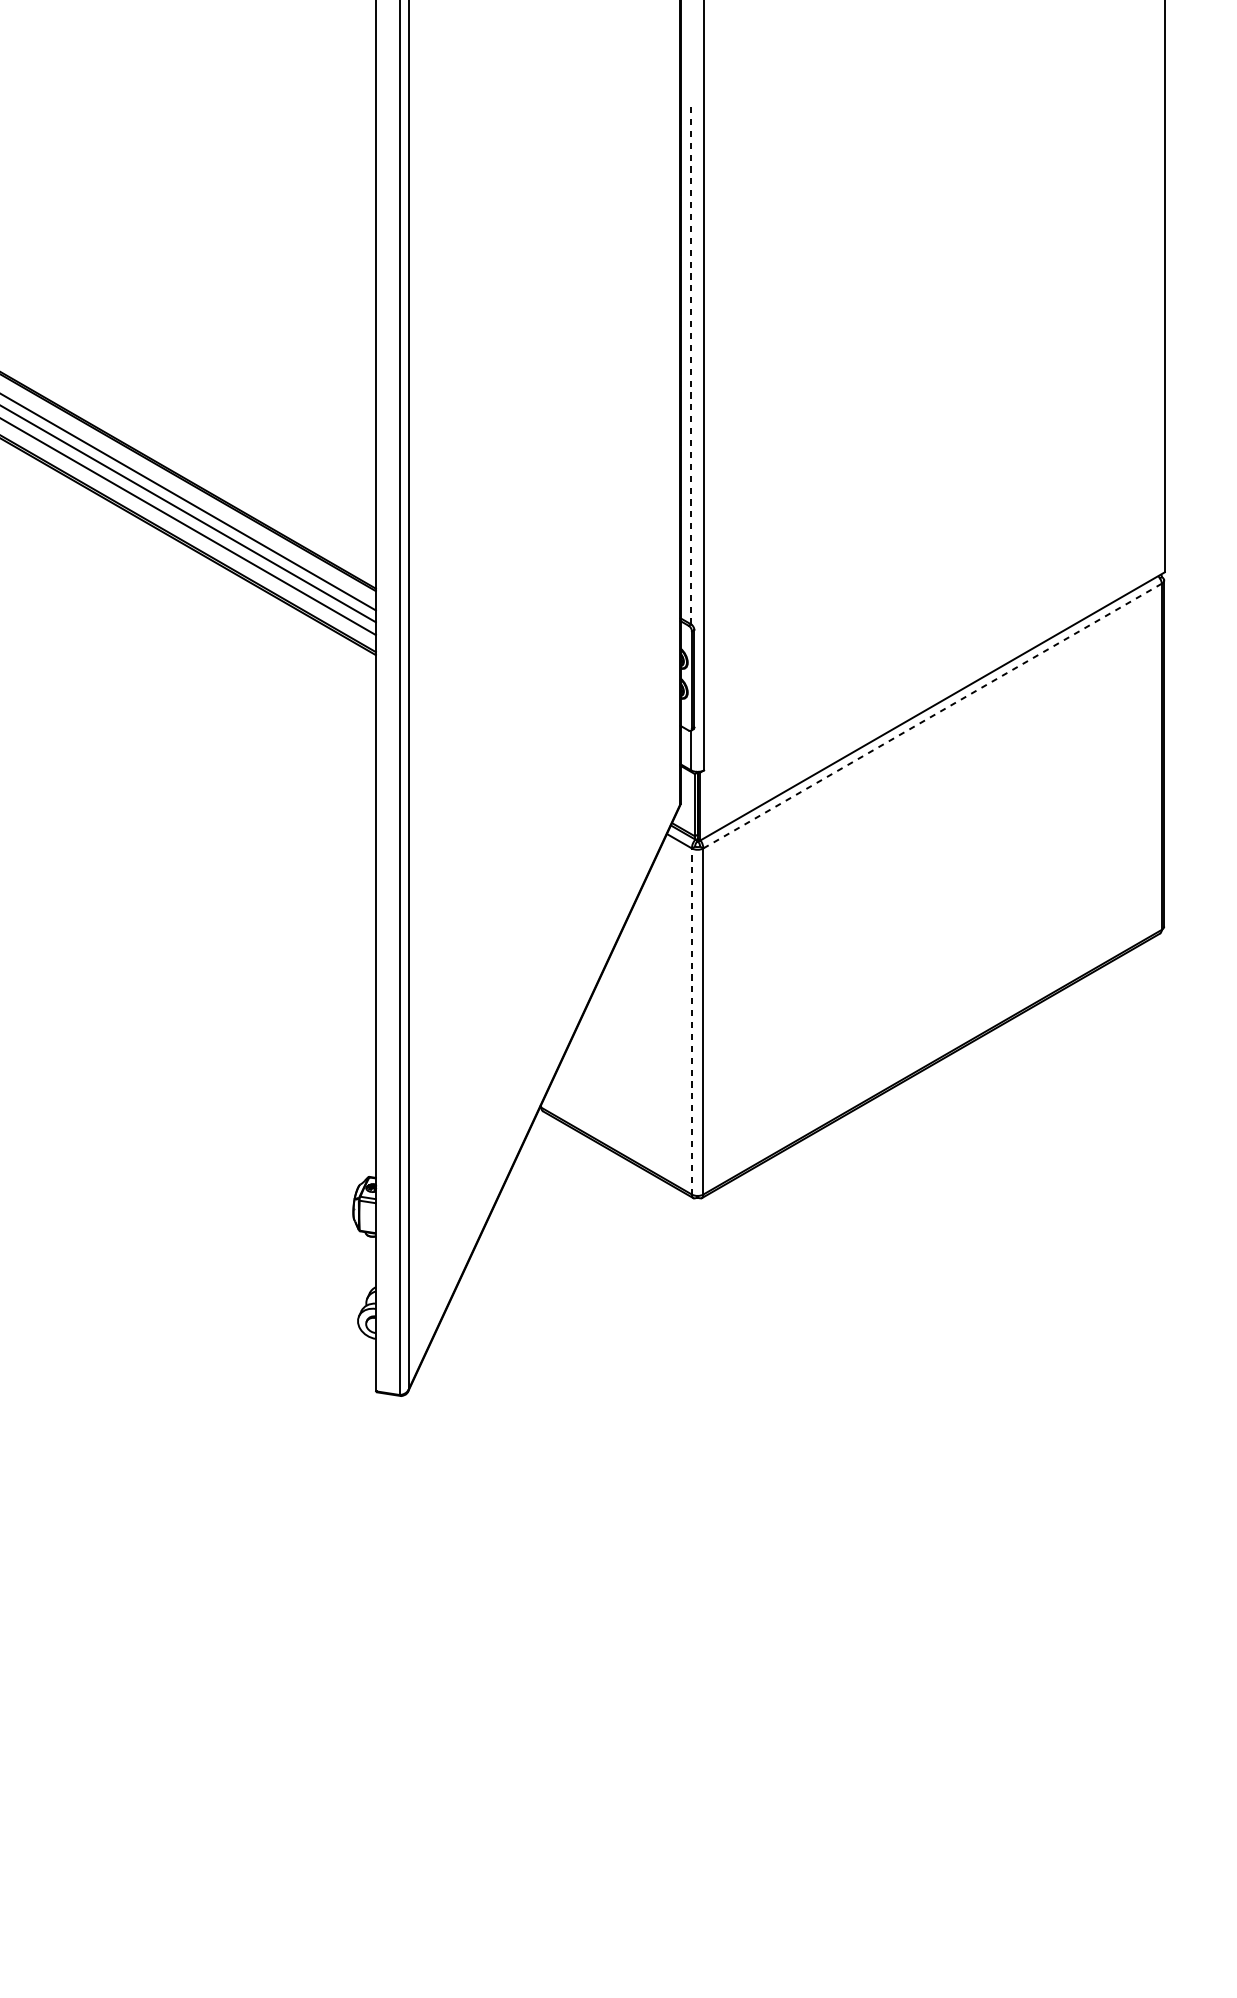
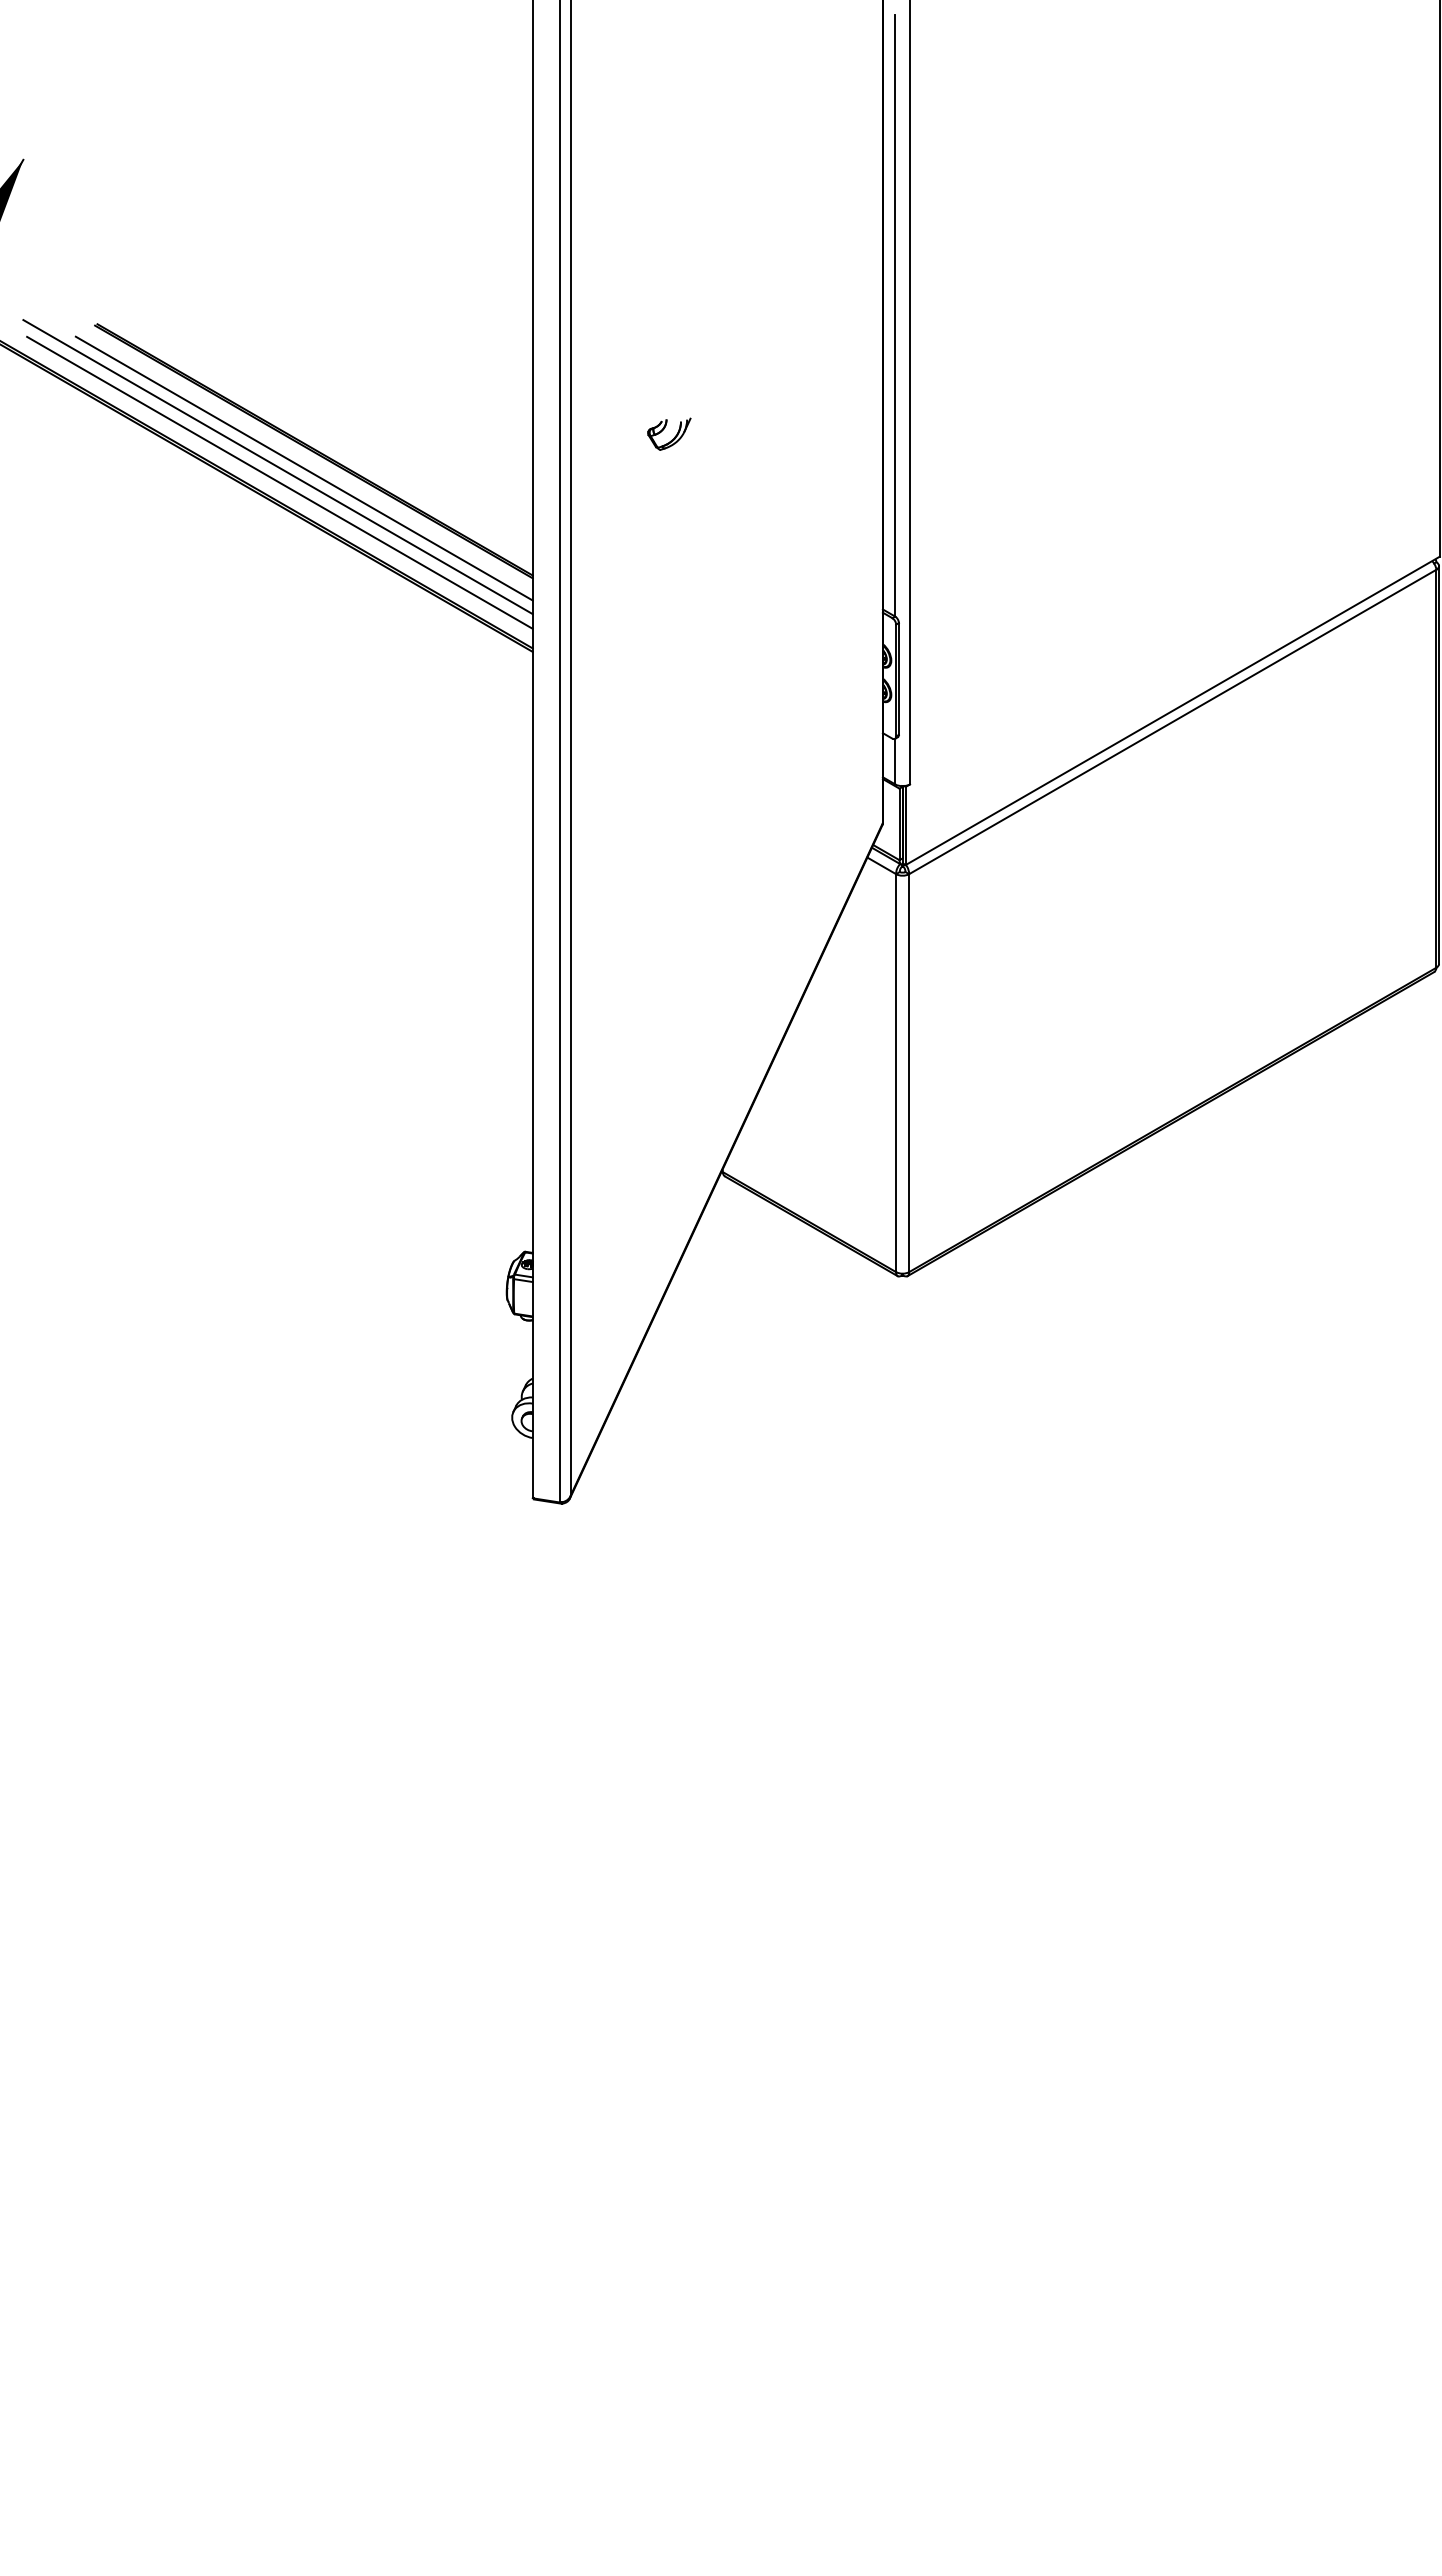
line: (691, 362) -> (895, 315), dashed -> solid
part: (494, 465) -> (669, 433), added
line: (932, 716) -> (1172, 722), dashed -> solid
line: (692, 1021) -> (896, 1073), dashed -> solid

